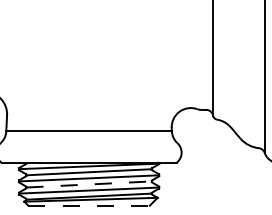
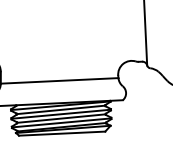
line: (89, 184) -> (61, 118), dashed -> solid
line: (89, 205) -> (62, 133), dashed -> solid

